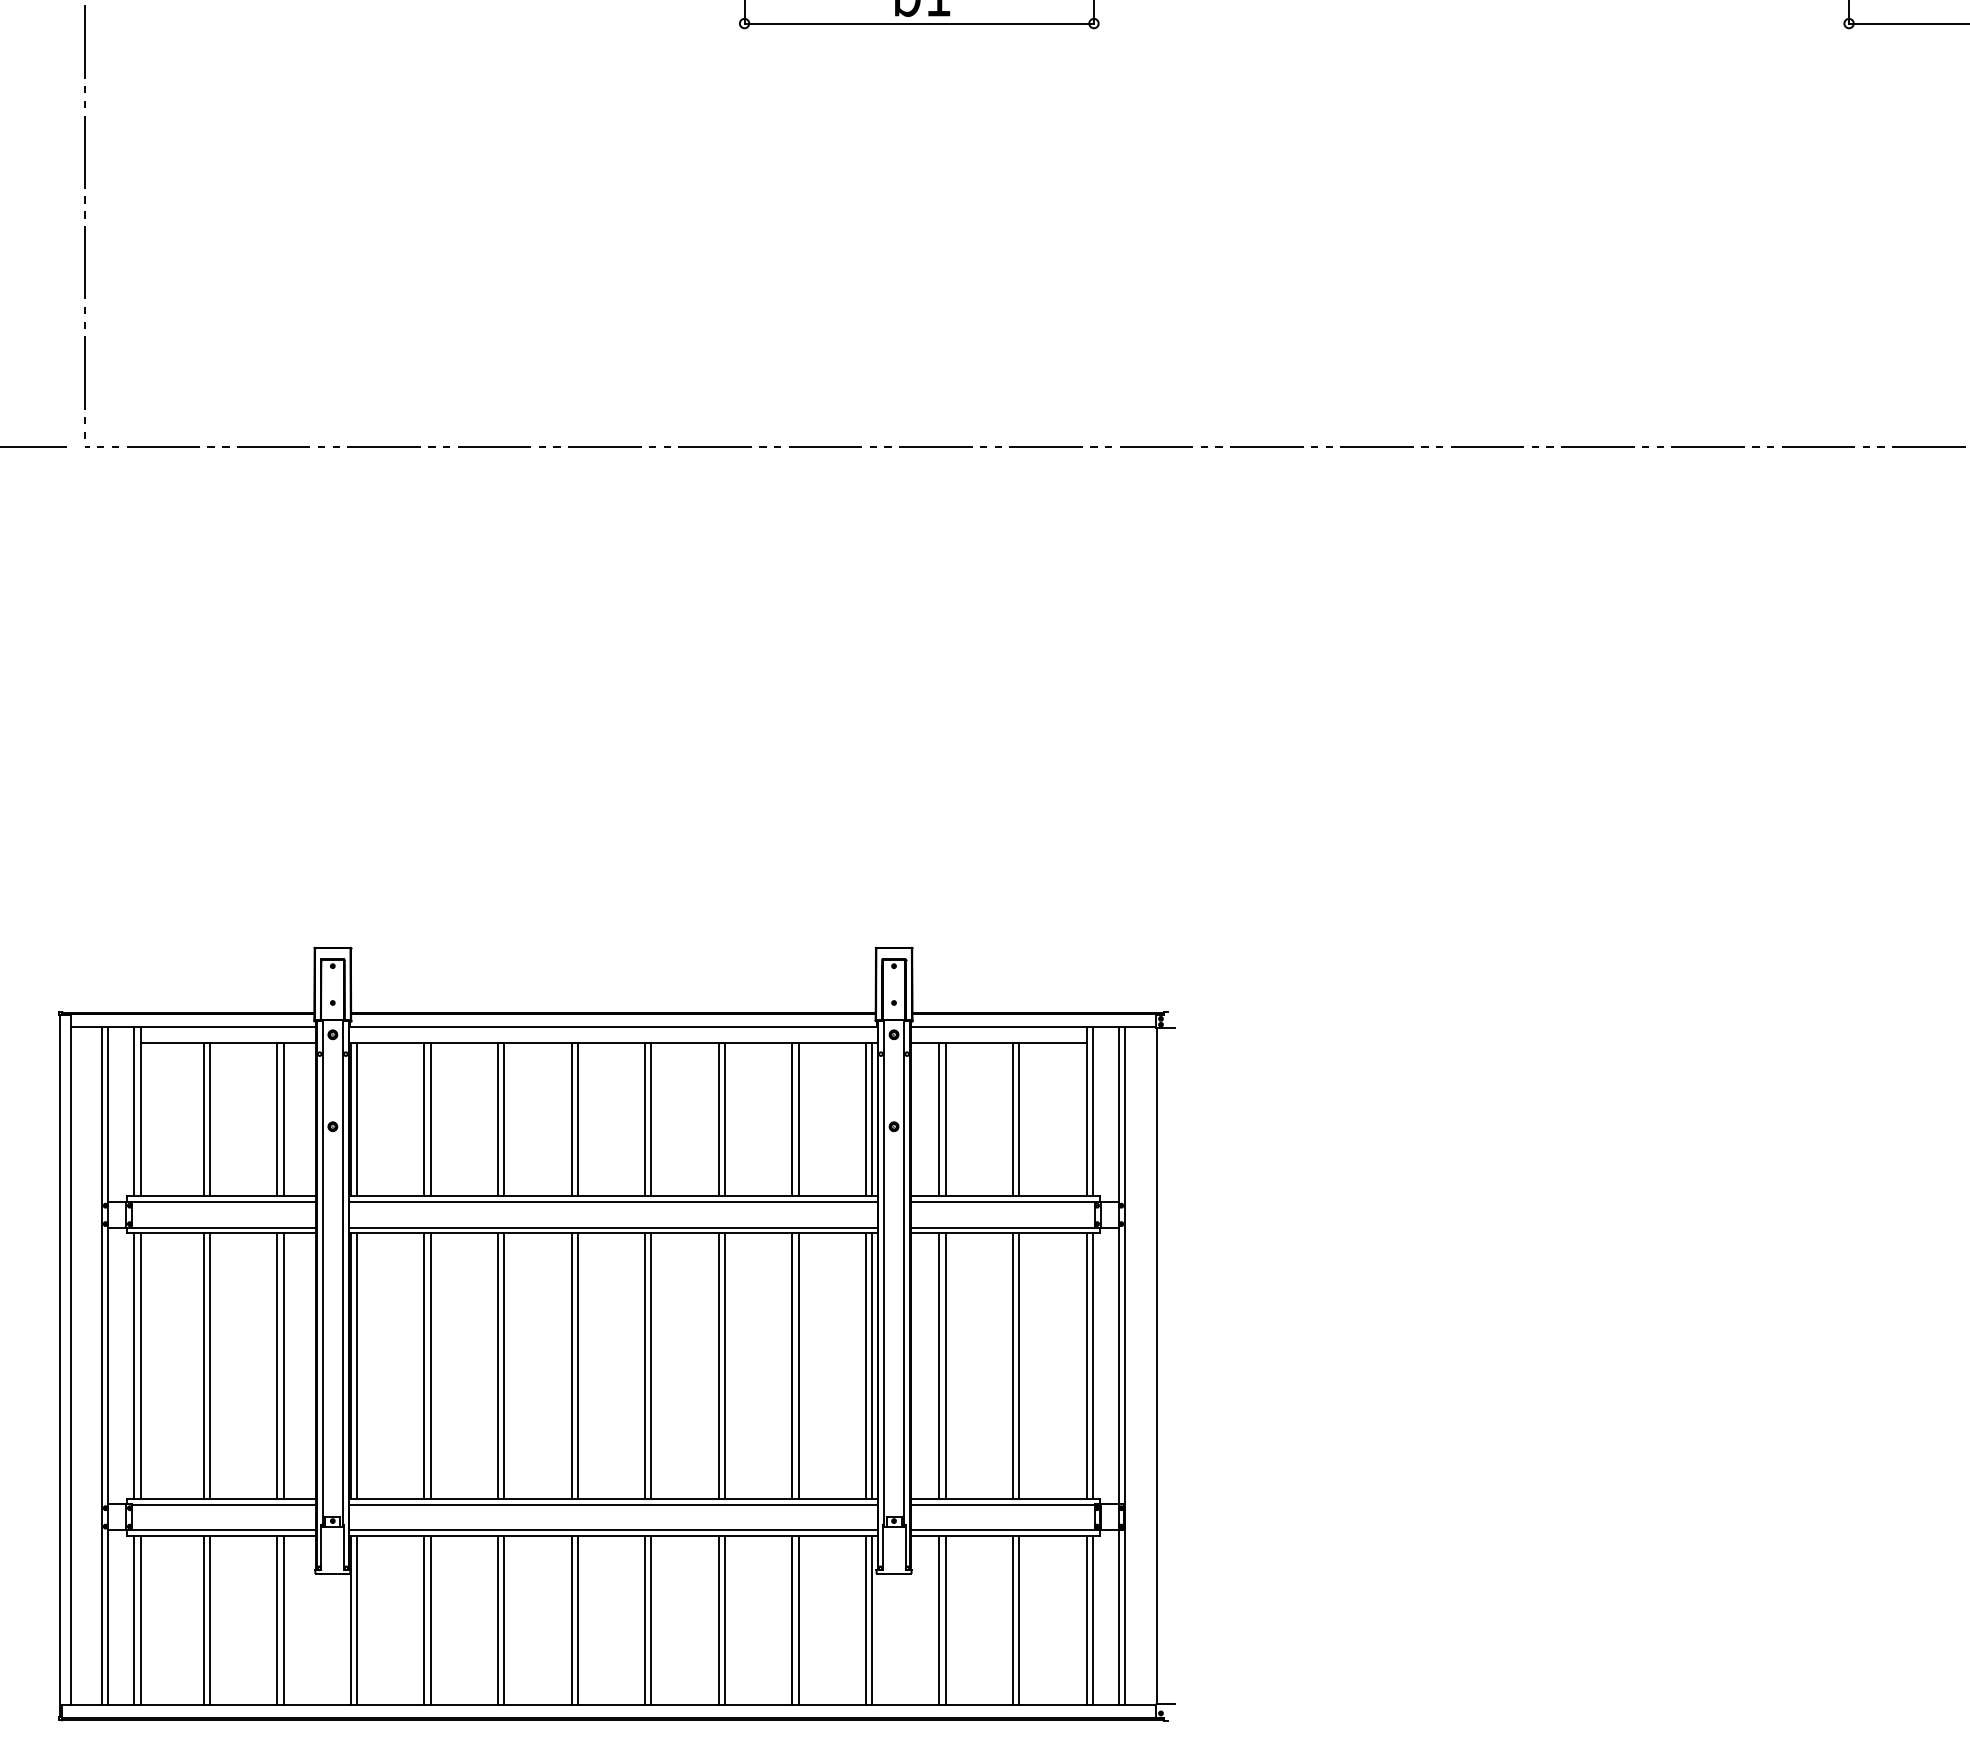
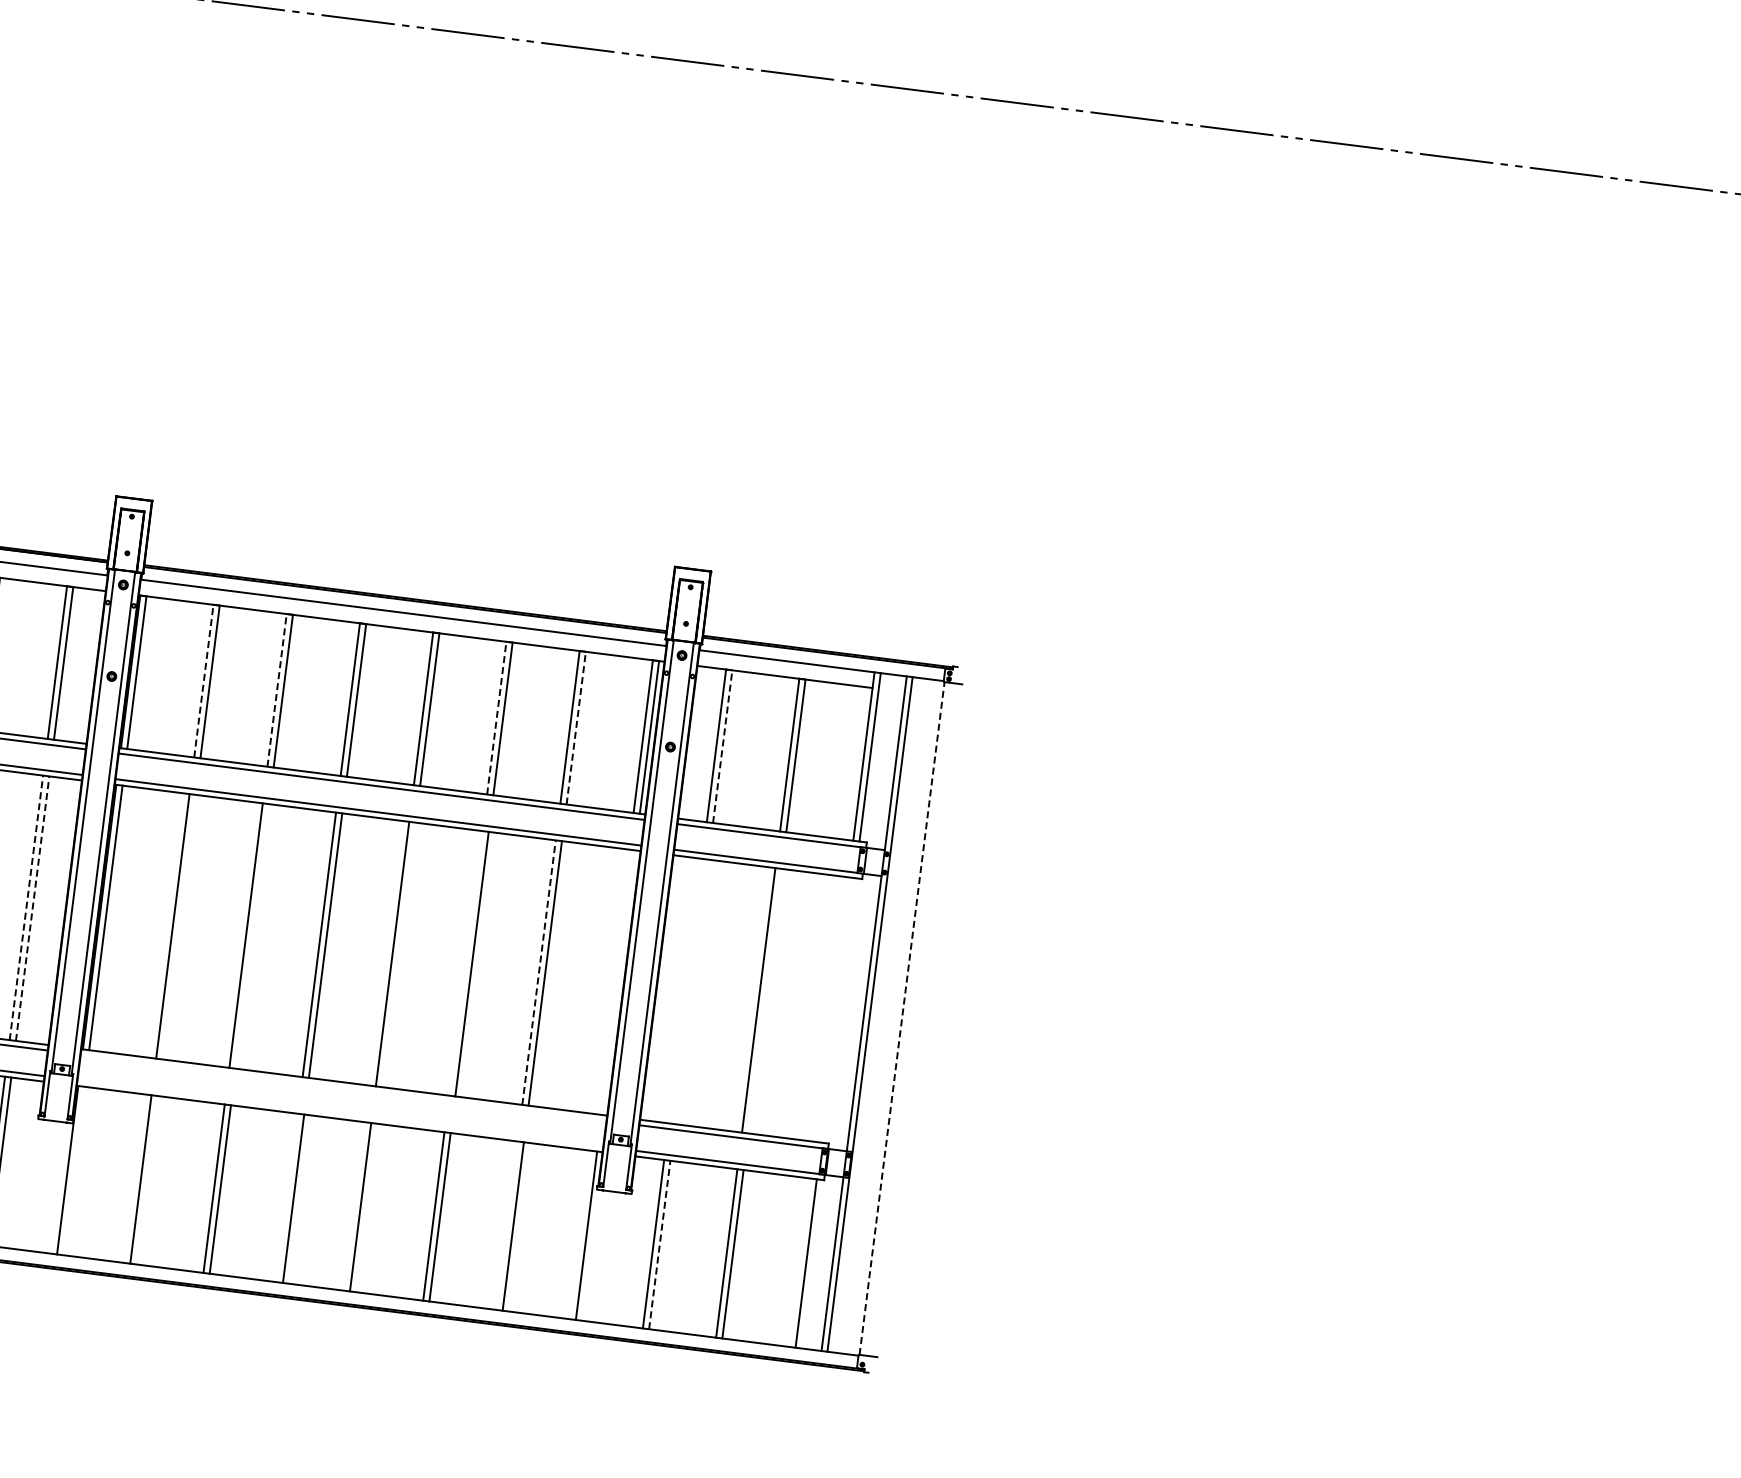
line: (424, 1119) -> (203, 680), solid -> dashed
line: (498, 1119) -> (277, 690), solid -> dashed
line: (718, 1119) -> (496, 717), solid -> dashed
line: (798, 1119) -> (576, 727), solid -> dashed
line: (945, 1119) -> (722, 746), solid -> dashed
line: (277, 1366) -> (26, 908), solid -> dashed
line: (283, 1366) -> (32, 908), solid -> dashed
line: (430, 1366) -> (178, 927), removed
line: (504, 1366) -> (252, 936), removed
line: (651, 1366) -> (398, 955), removed
line: (718, 1366) -> (465, 963), removed
line: (792, 1366) -> (539, 973), solid -> dashed
line: (865, 1366) -> (611, 982), removed
line: (872, 1366) -> (618, 983), removed
line: (939, 1366) -> (685, 991), removed
line: (945, 1366) -> (691, 992), removed
line: (1019, 1366) -> (765, 1001), removed
line: (1086, 1366) -> (831, 1009), removed
line: (1092, 1366) -> (837, 1010), removed
line: (1156, 1366) -> (901, 1018), solid -> dashed
line: (613, 1504) -> (343, 1087), removed
line: (613, 1530) -> (340, 1113), removed
line: (357, 1620) -> (74, 1171), removed
line: (430, 1620) -> (146, 1180), removed
line: (571, 1620) -> (287, 1198), removed
line: (651, 1620) -> (366, 1208), removed
line: (792, 1620) -> (507, 1225), removed
line: (865, 1620) -> (579, 1235), removed
line: (945, 1620) -> (659, 1245), solid -> dashed
line: (1086, 1620) -> (799, 1262), removed

